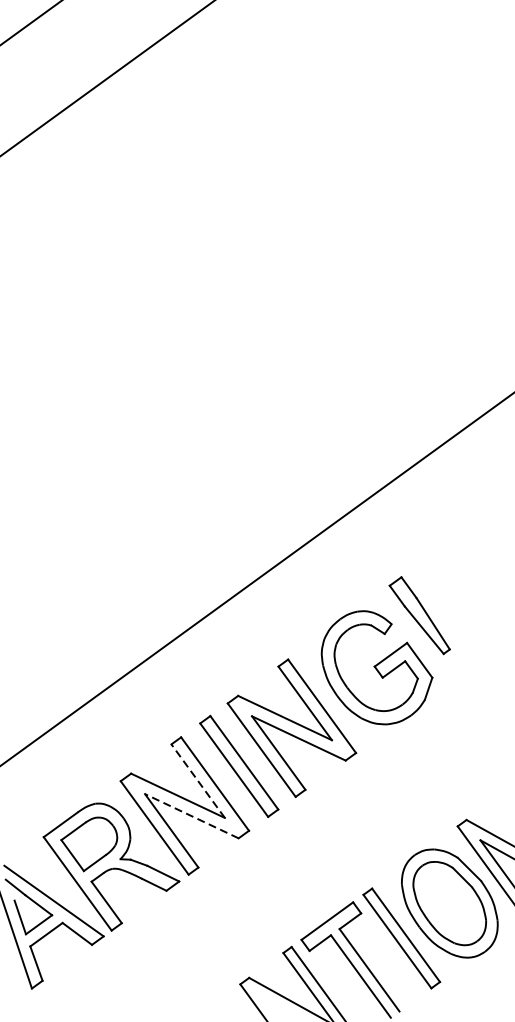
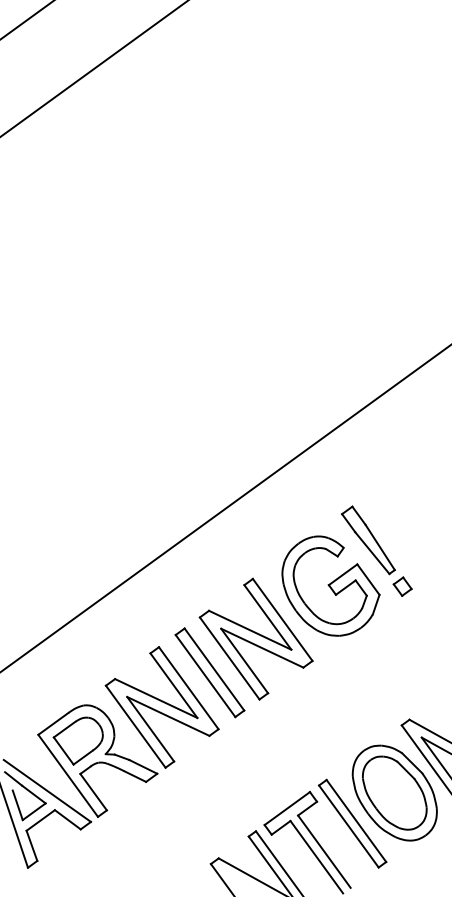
part: (458, 668) -> (402, 586), added
line: (197, 780) -> (173, 685), dashed -> solid
line: (190, 816) -> (167, 716), dashed -> solid

